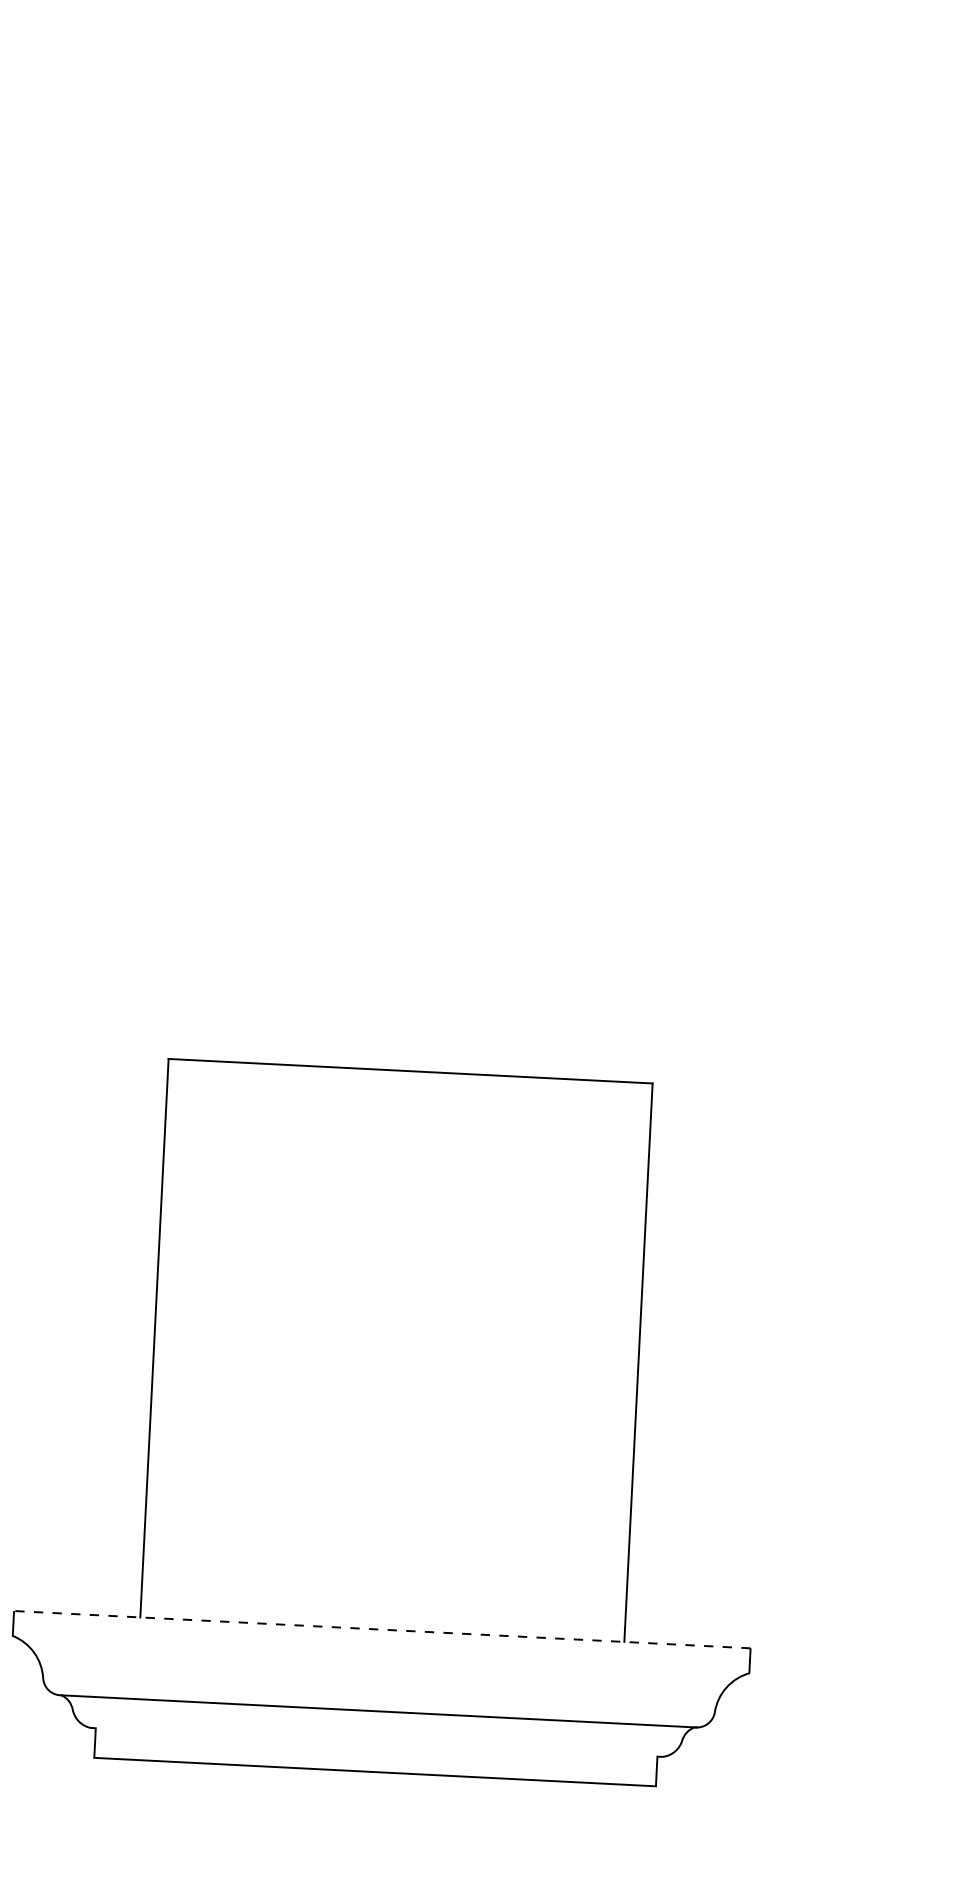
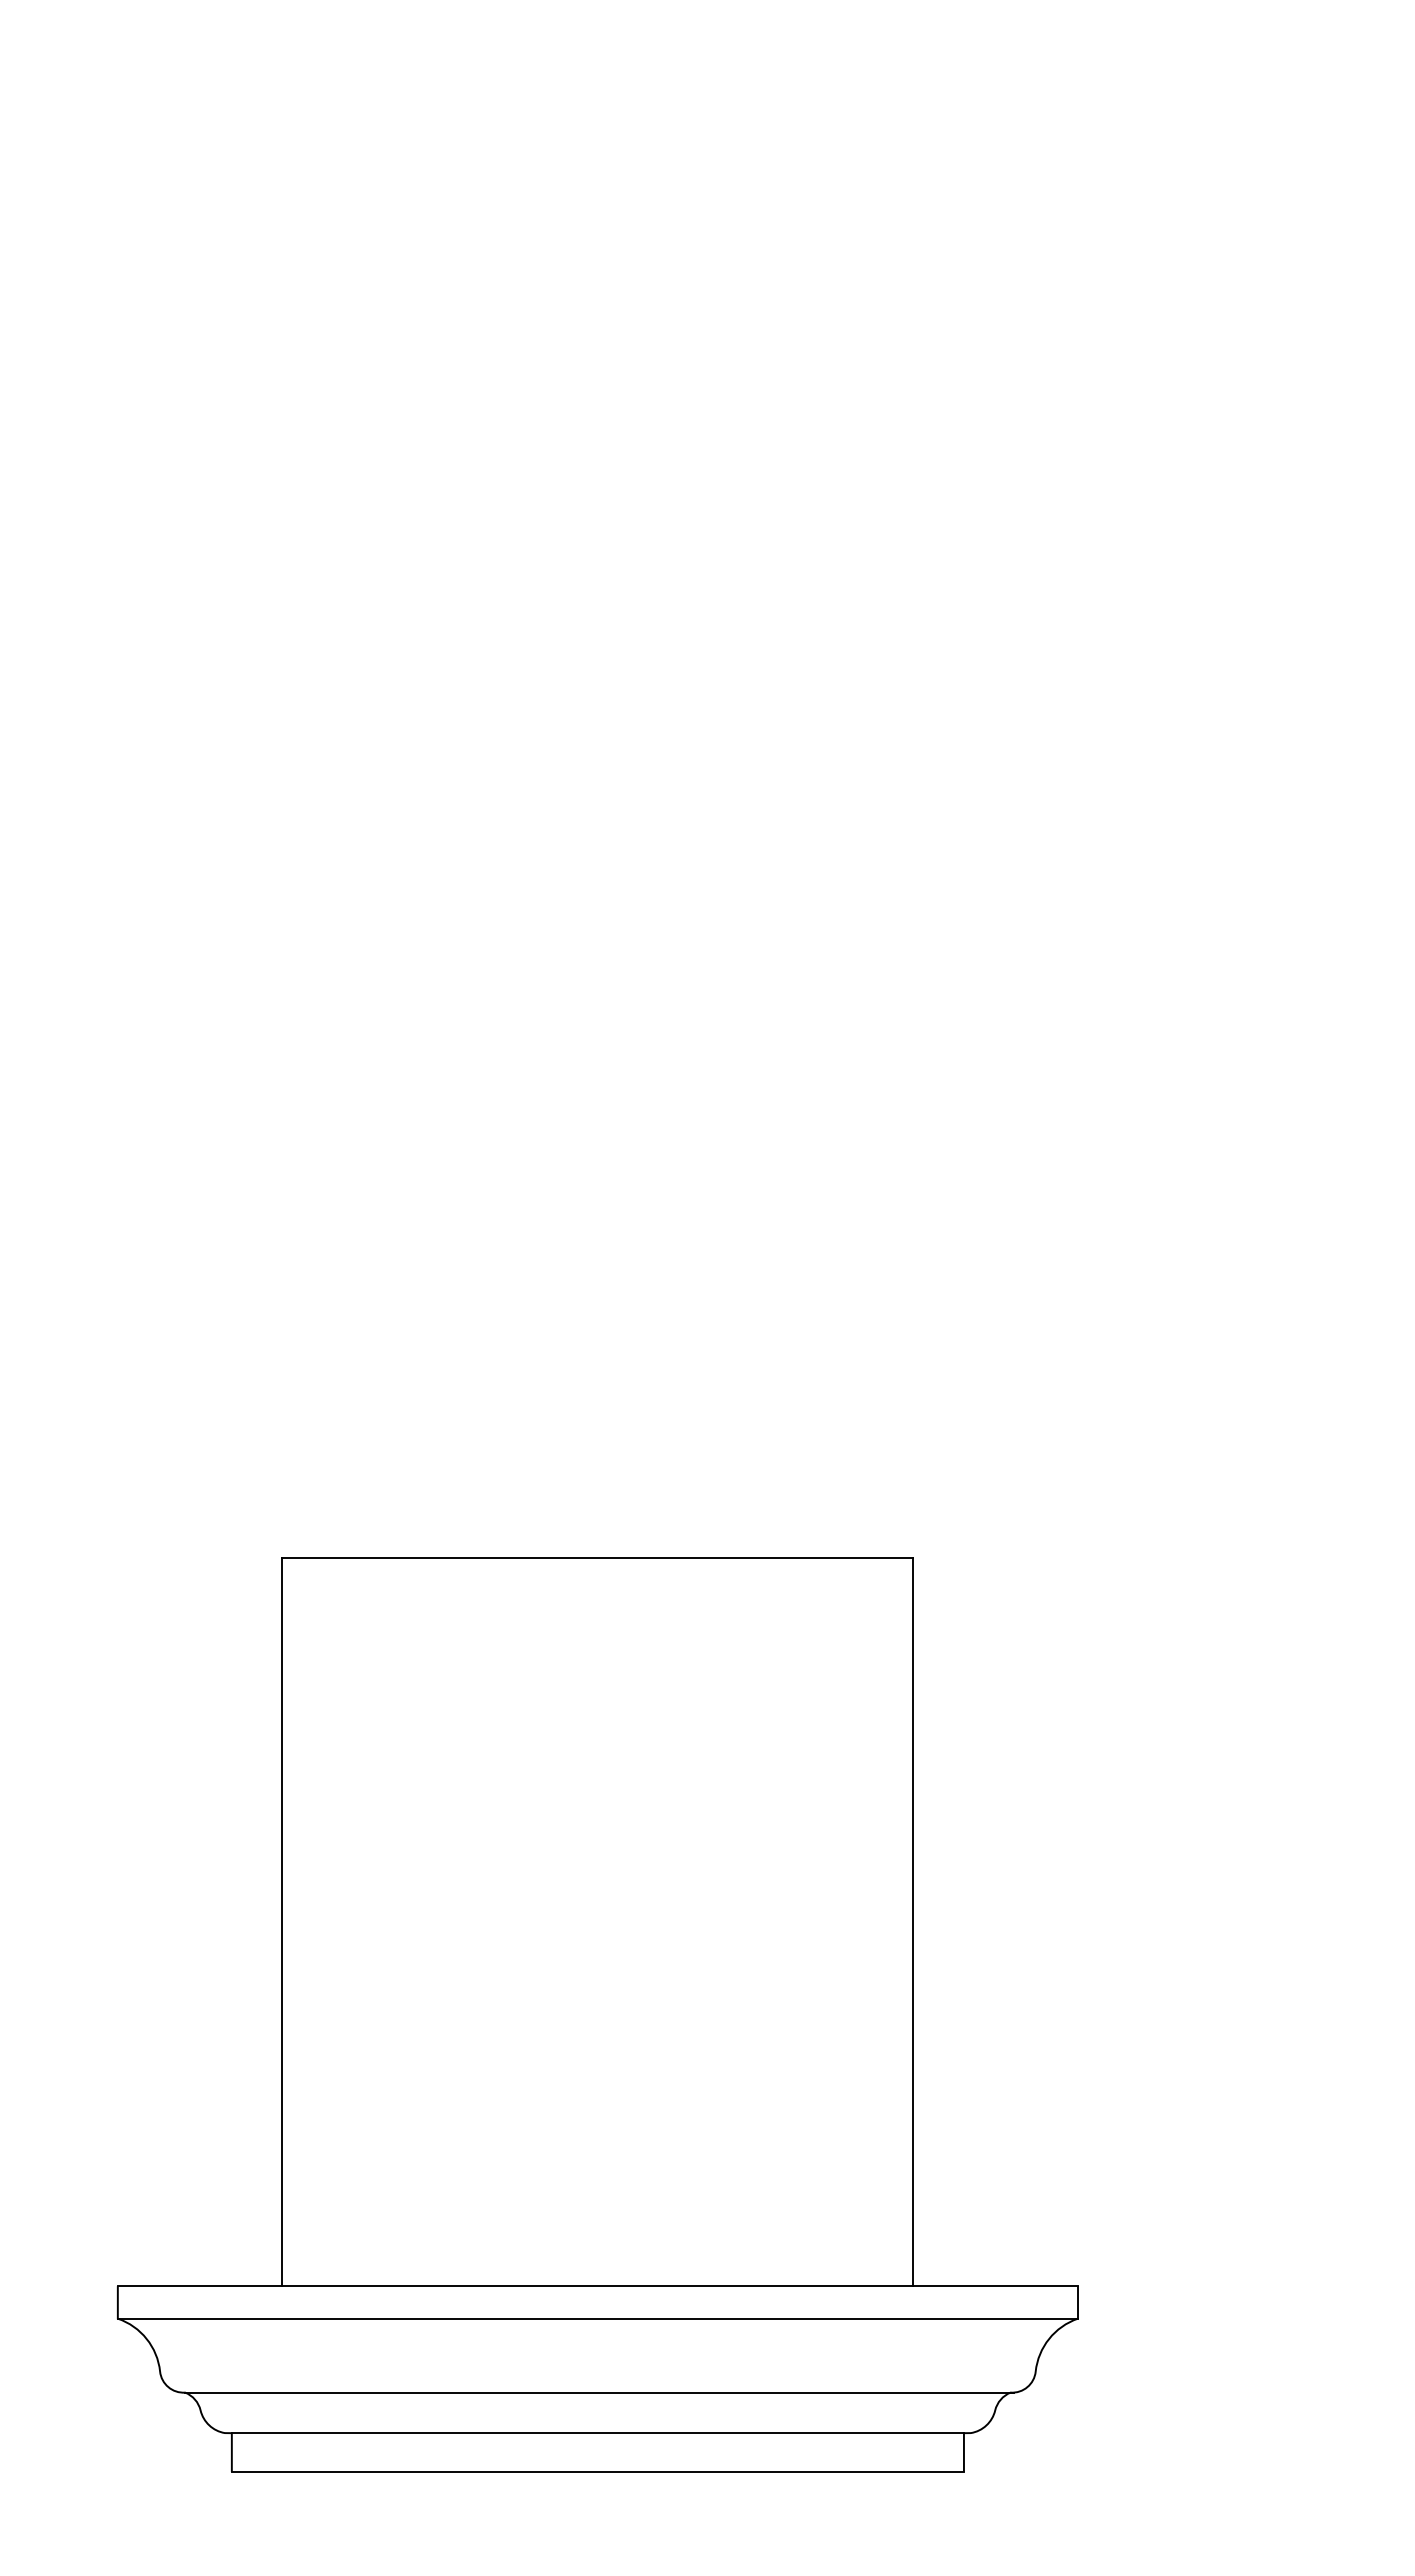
line: (382, 1629) -> (597, 2286), dashed -> solid
line: (380, 1654) -> (597, 2318), added
line: (376, 1742) -> (597, 2433), added

